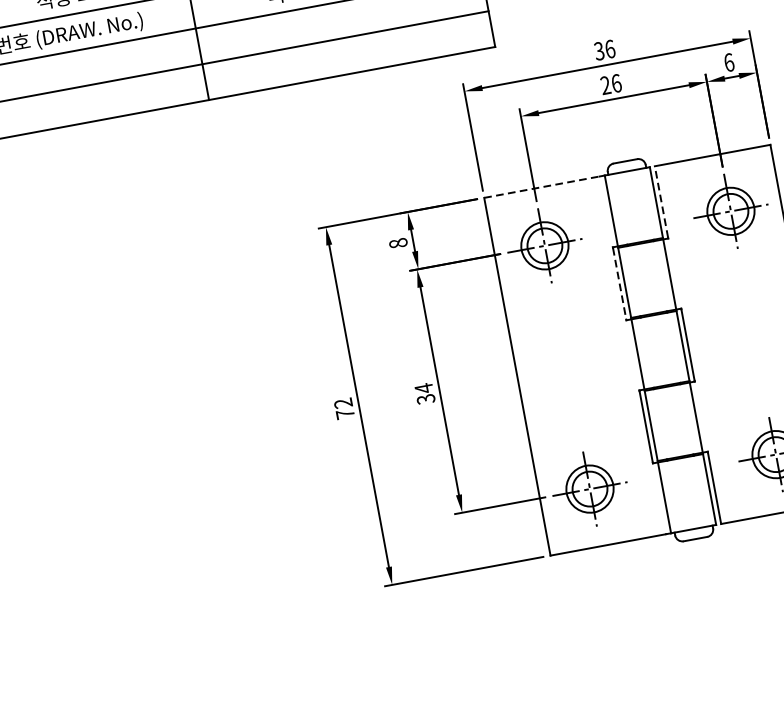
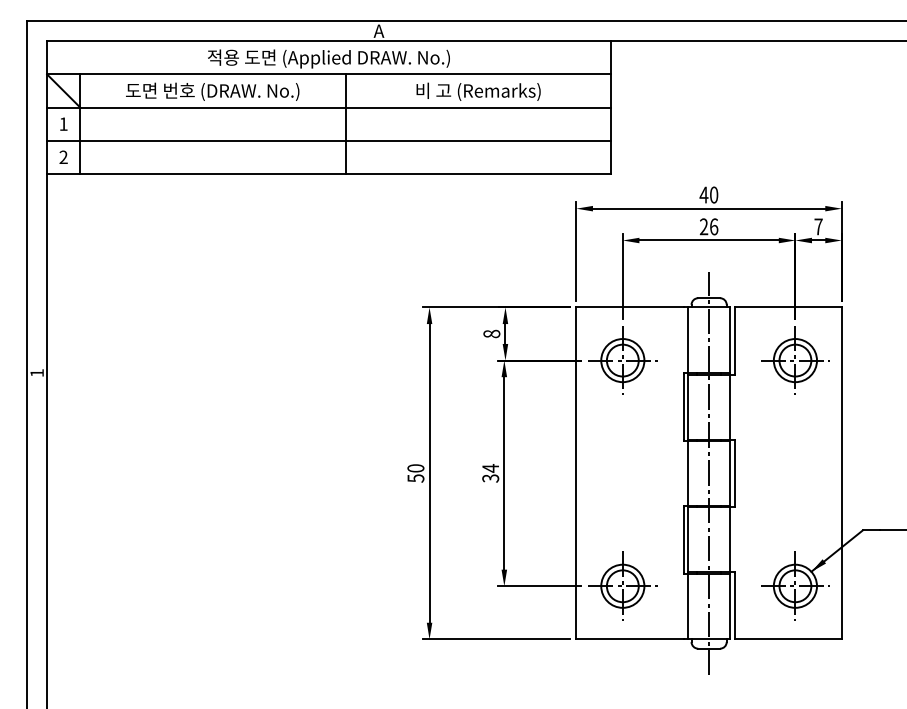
text: (604, 49) -> (708, 194), 36 -> 40
text: (729, 62) -> (818, 226), 6 -> 7
line: (541, 187) -> (629, 307), dashed -> solid
line: (661, 201) -> (734, 340), dashed -> solid
line: (619, 284) -> (683, 407), dashed -> solid
line: (660, 350) -> (709, 473), added
text: (343, 408) -> (415, 473), 72 -> 50

